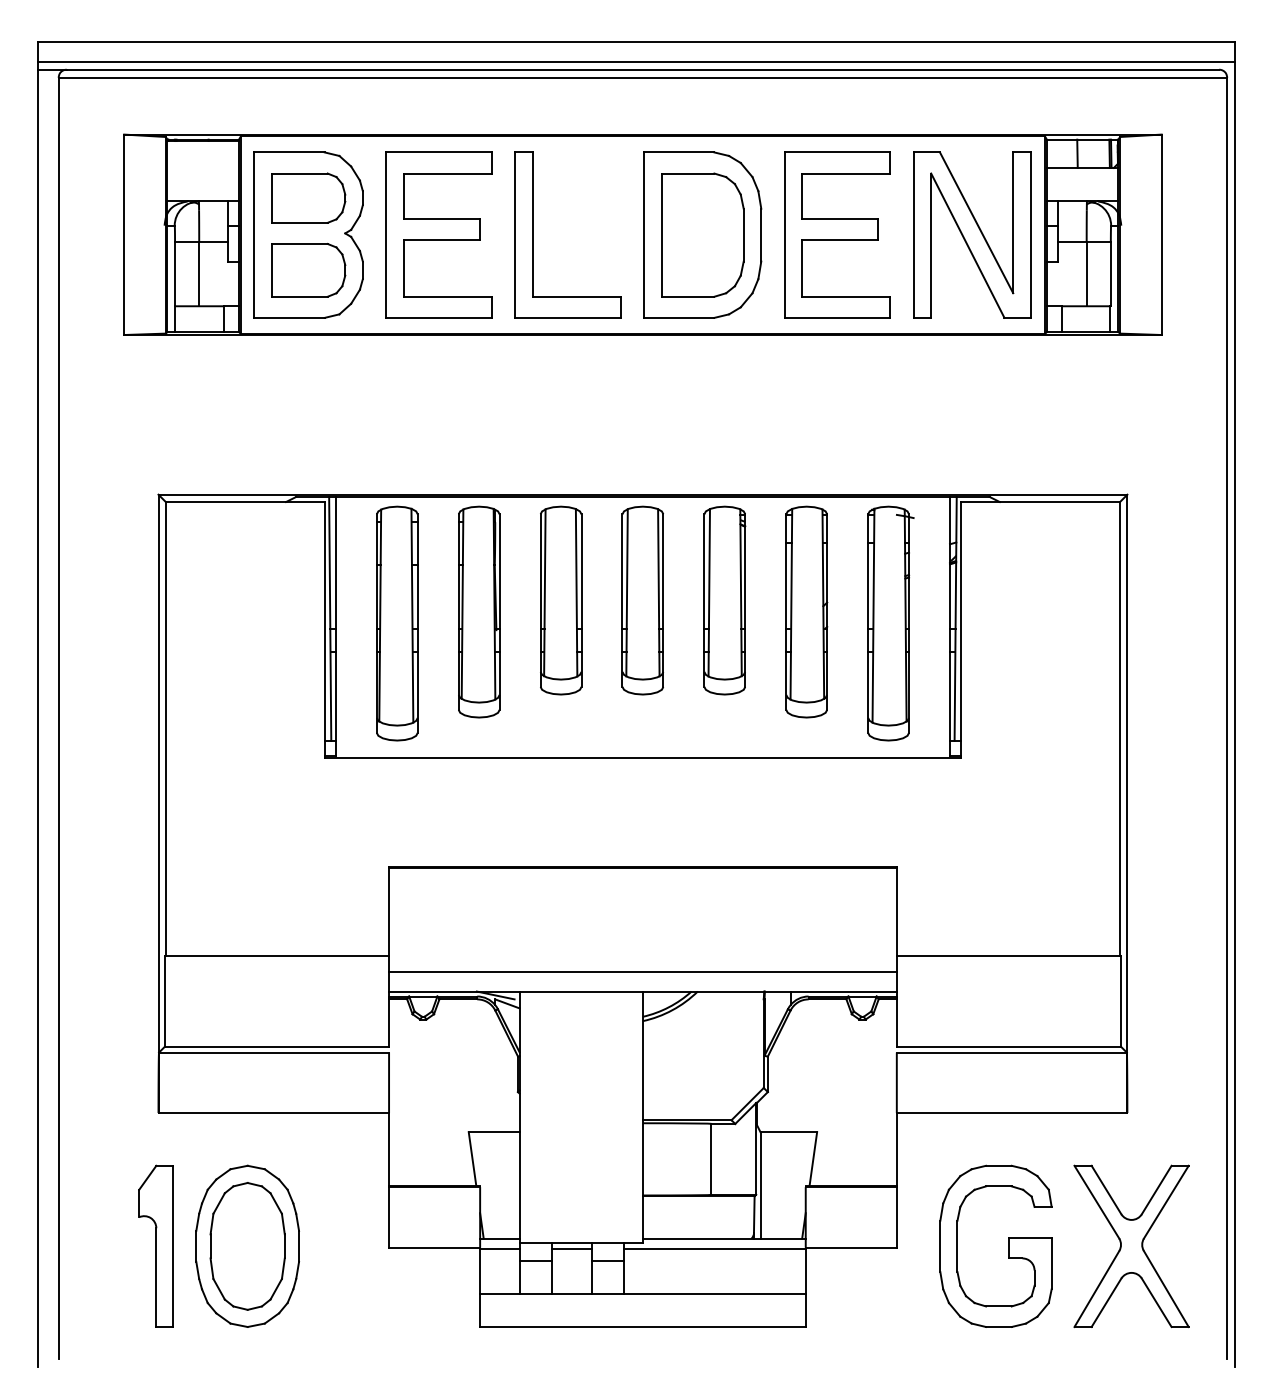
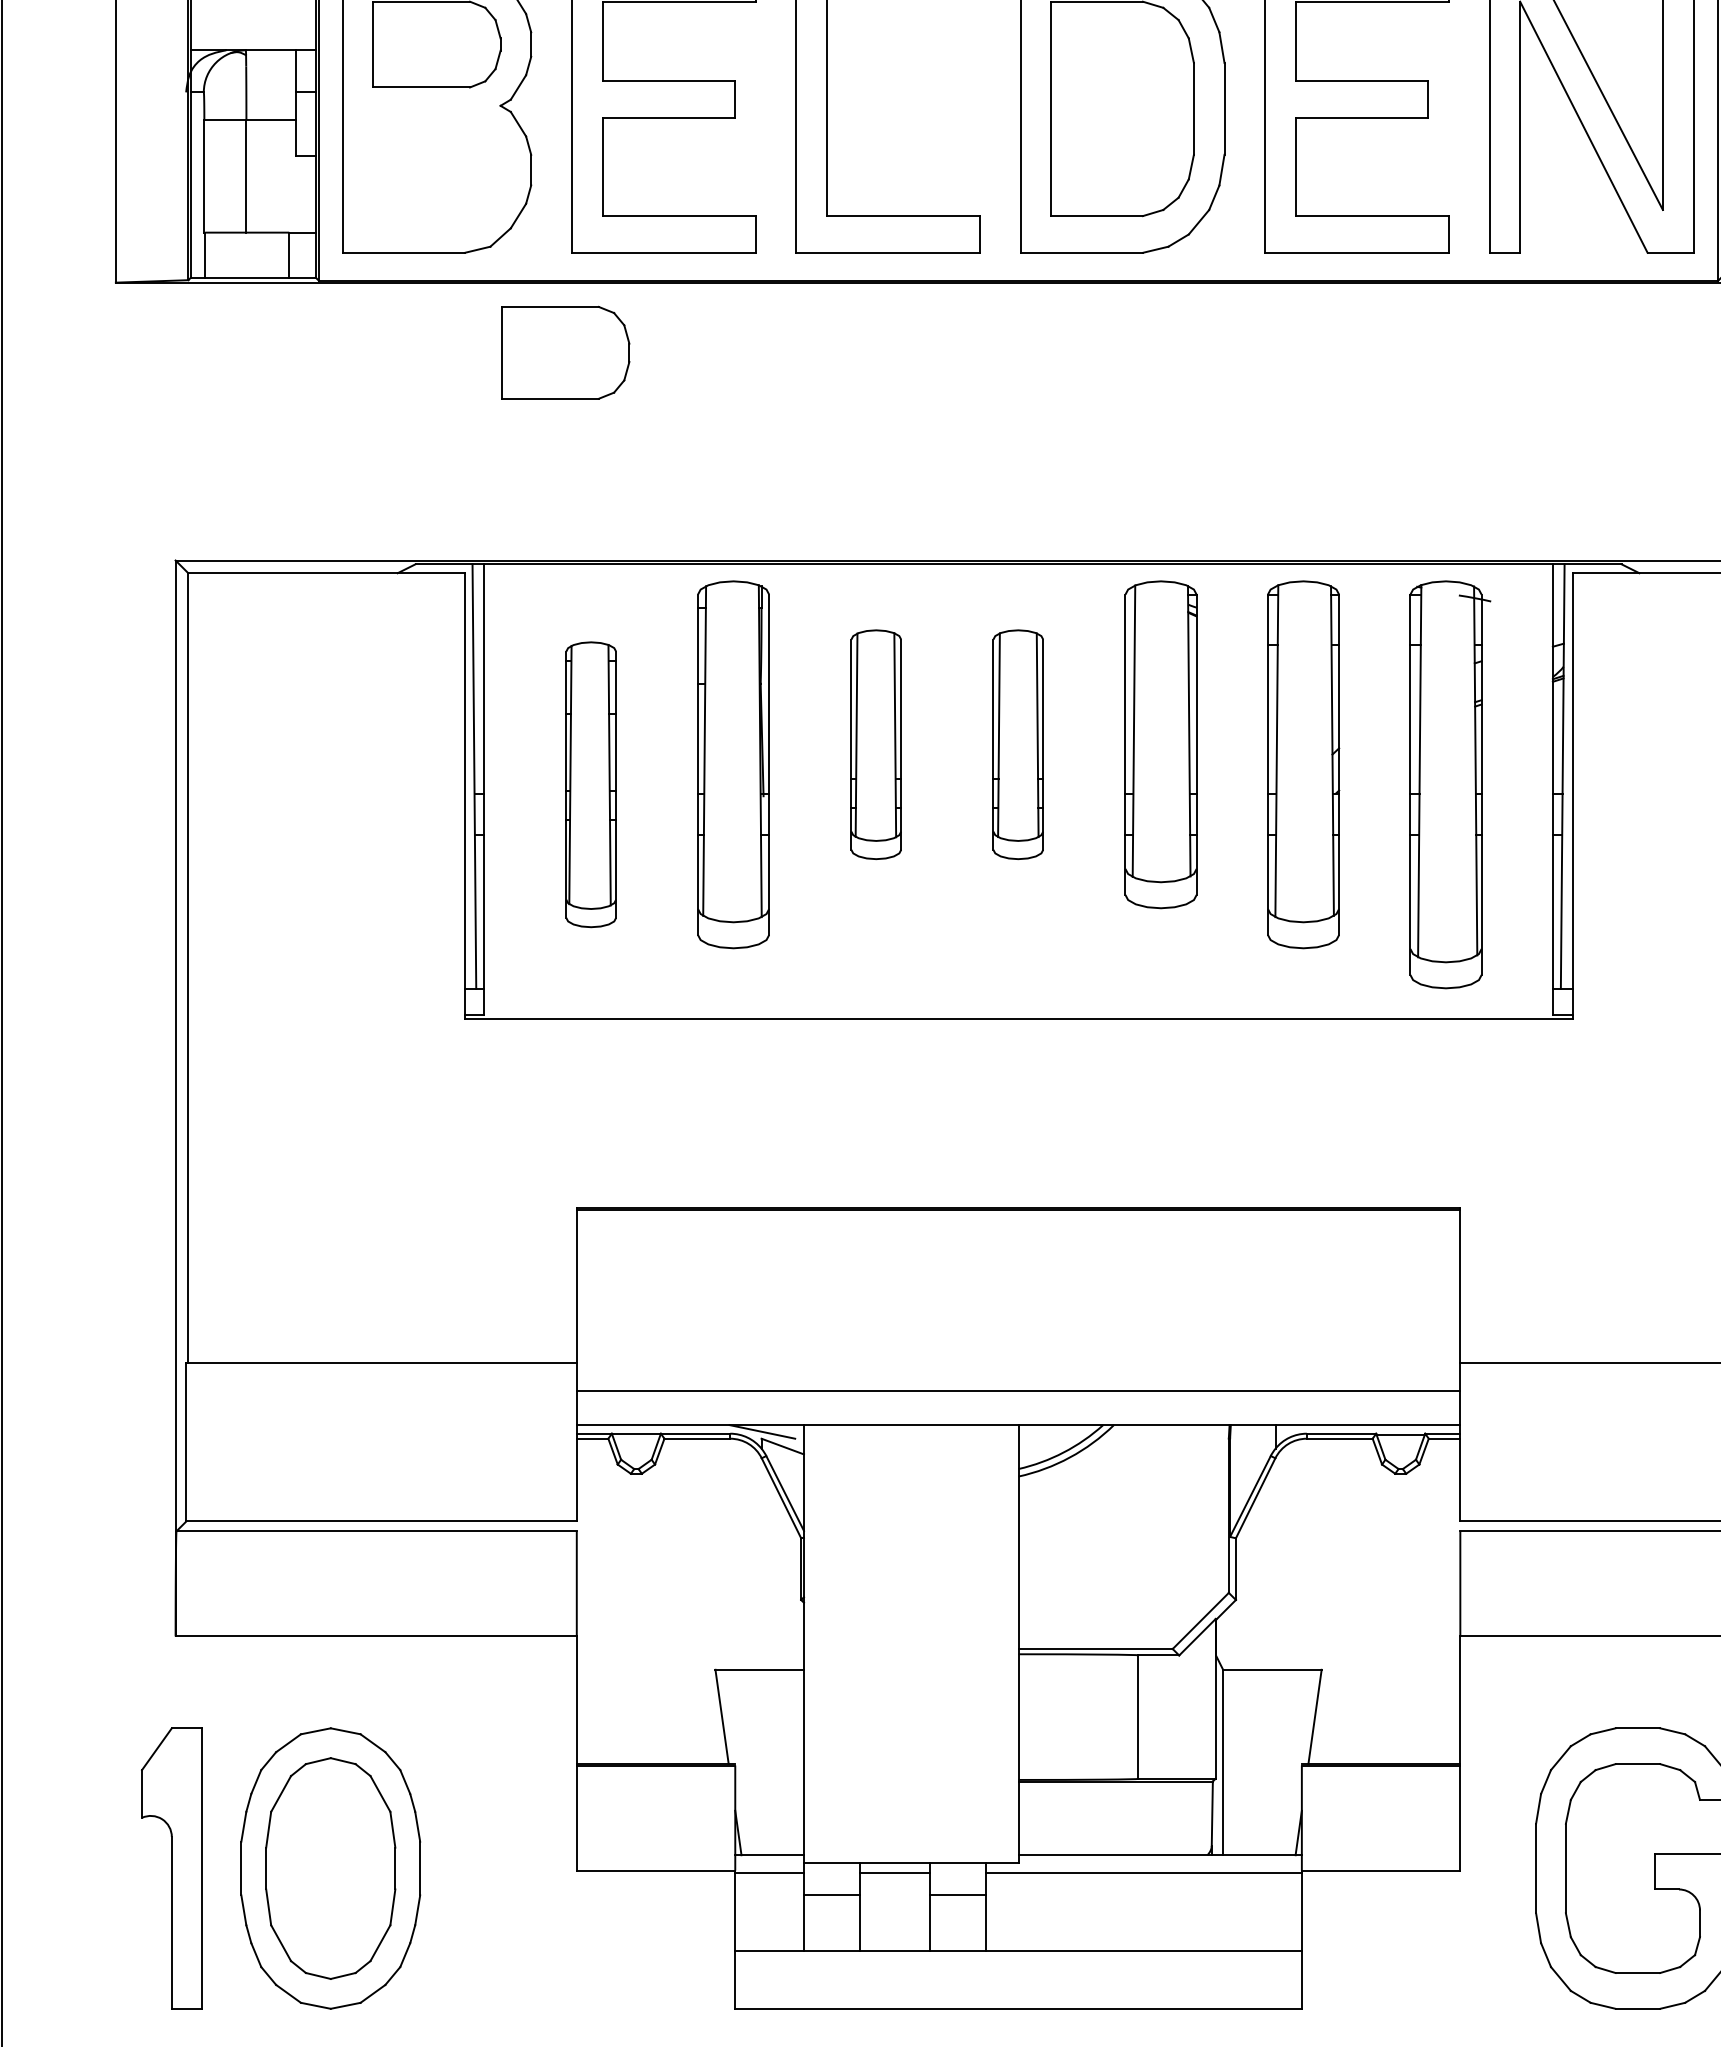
part: (308, 270) -> (565, 353), moved
part: (561, 600) -> (876, 744), size x0.7
part: (642, 600) -> (1017, 744), size x0.7
part: (397, 623) -> (591, 784), size x0.7

